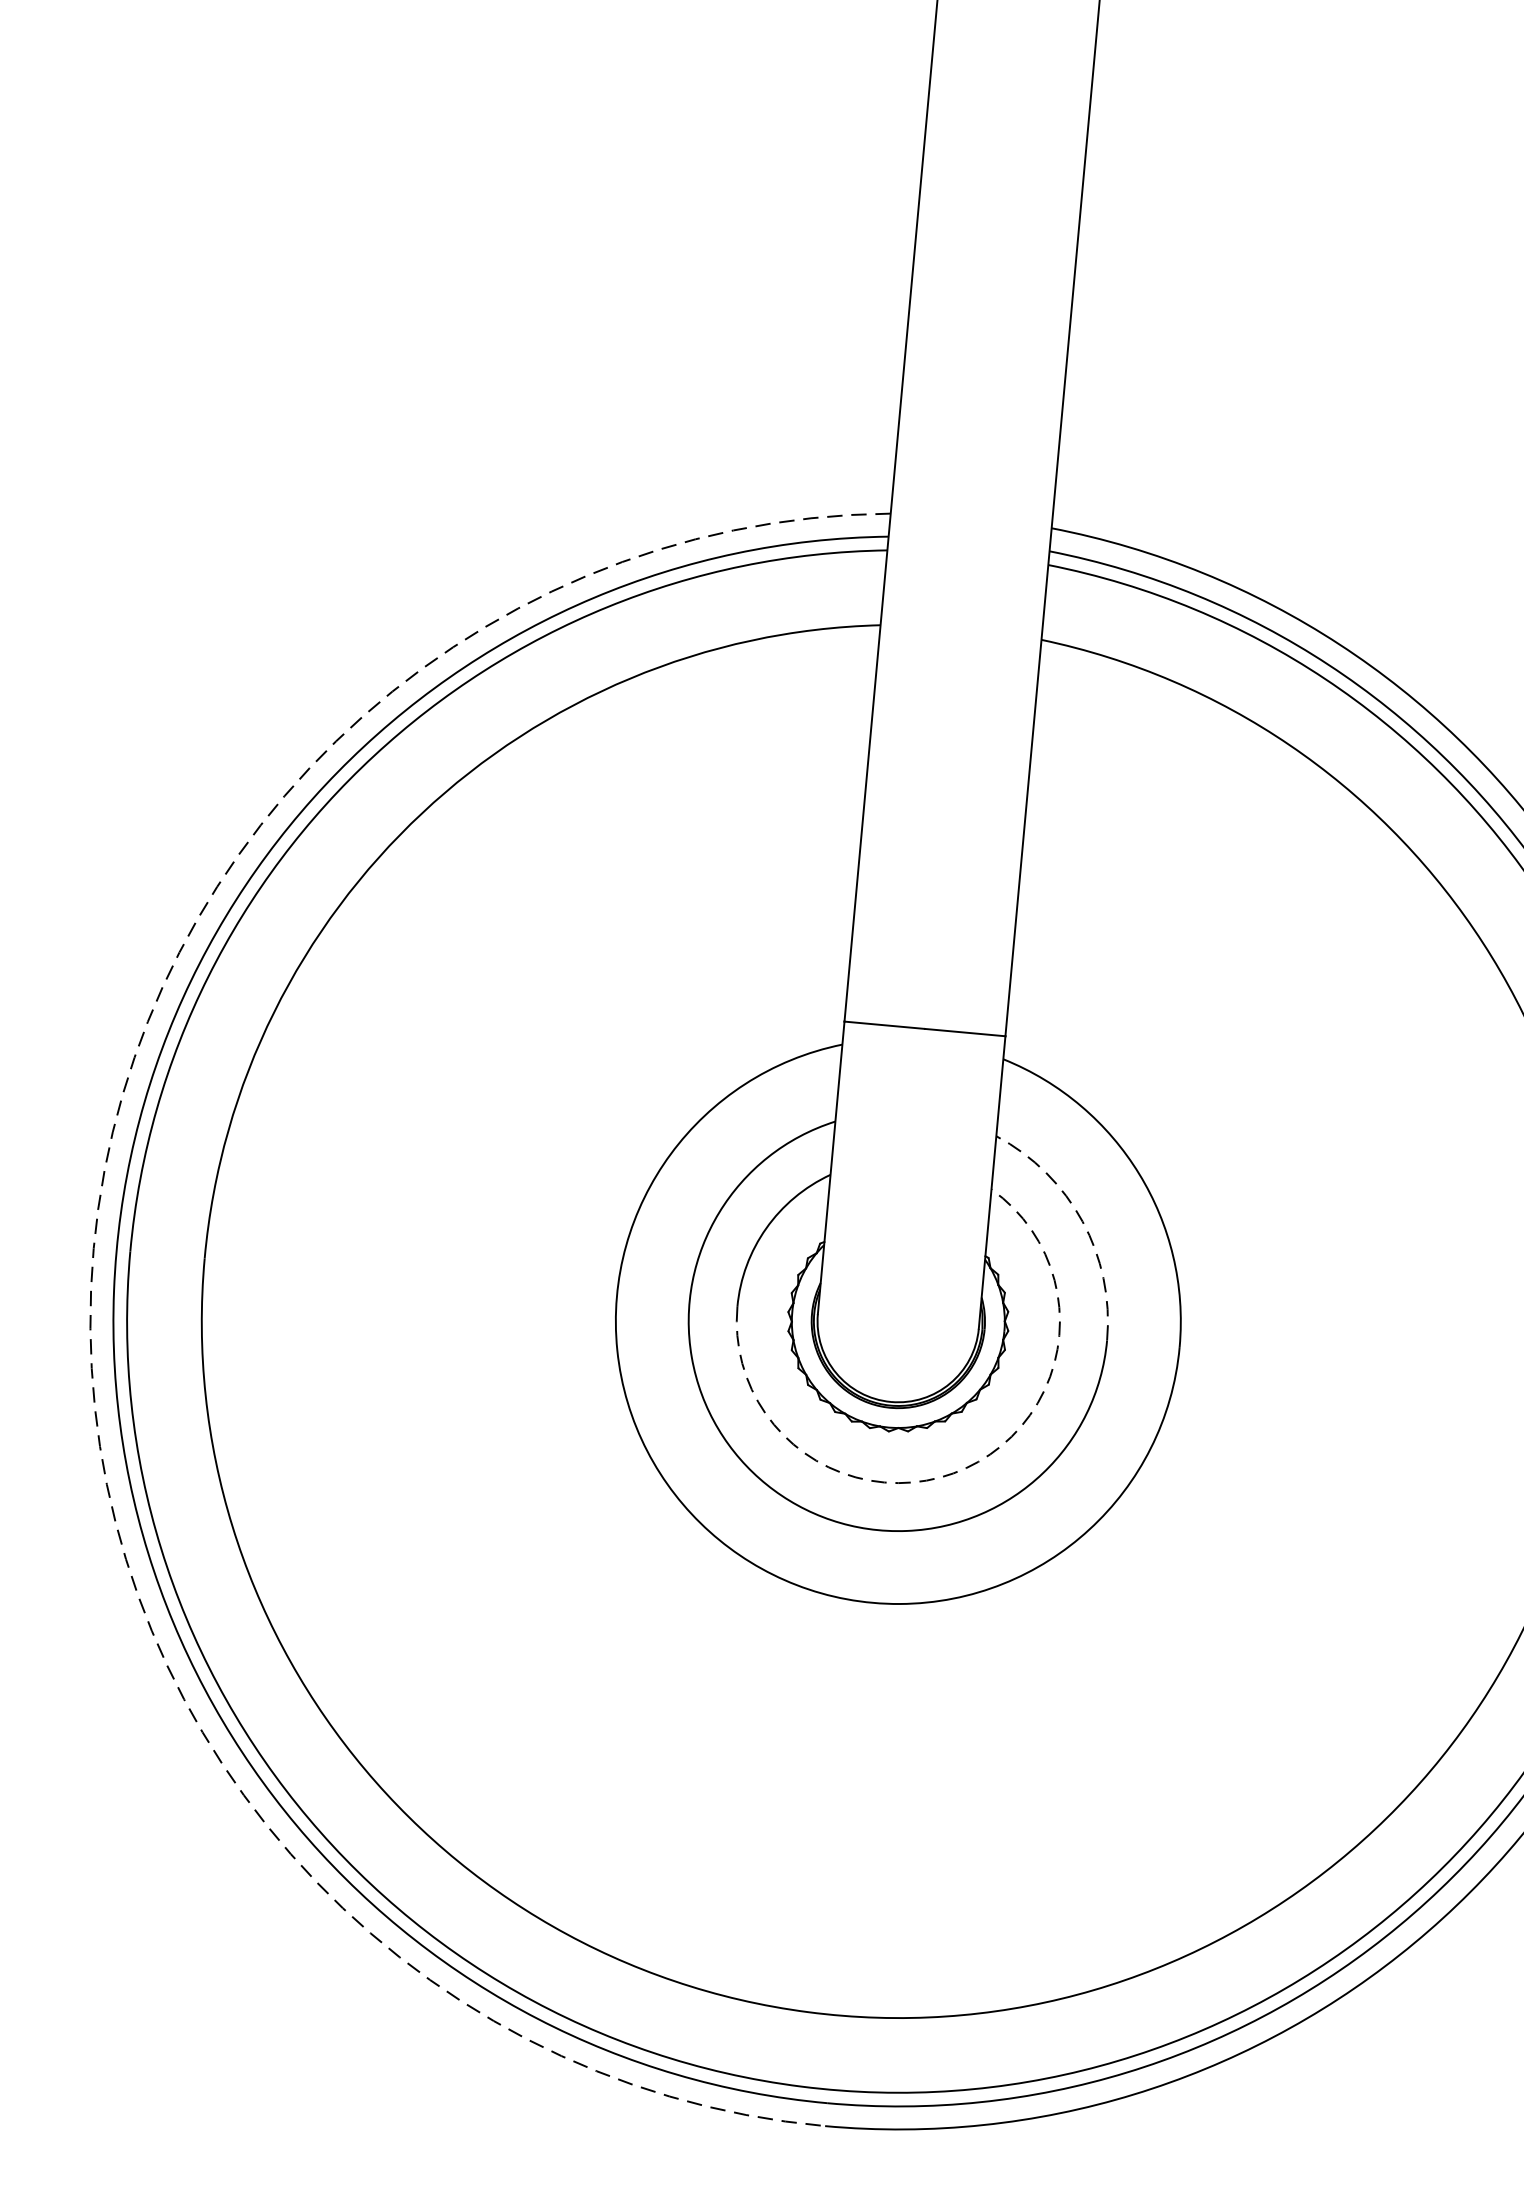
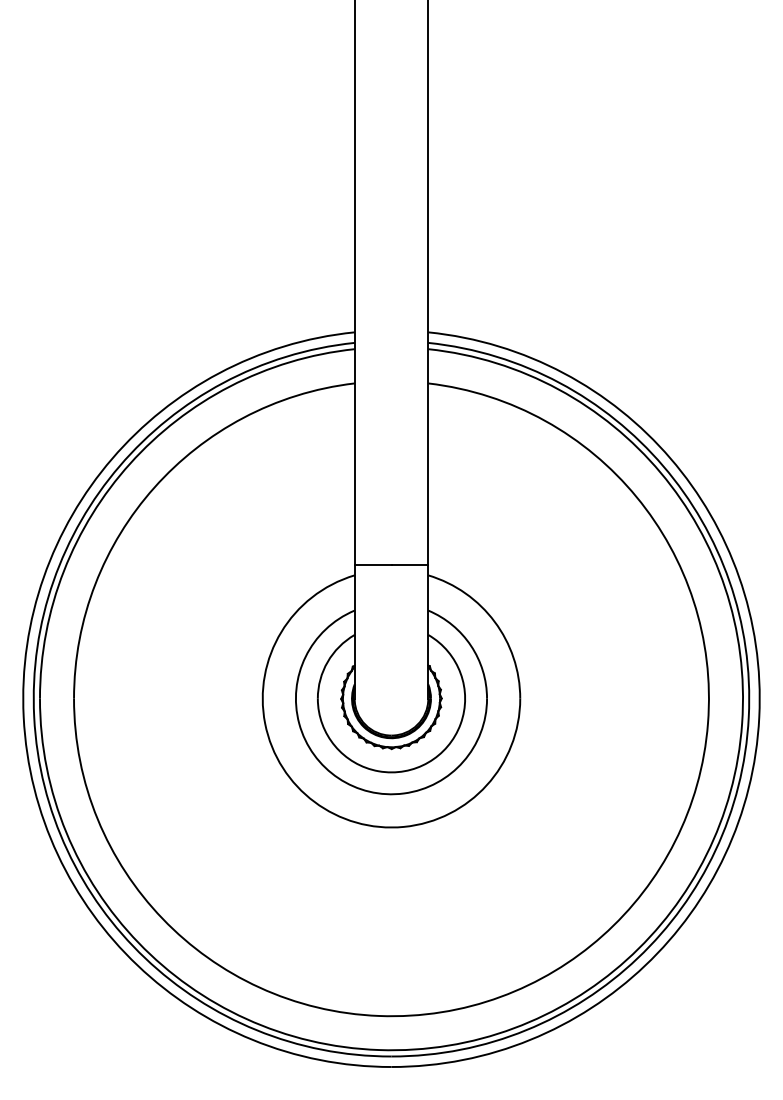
arc: (1083, 1221) -> (471, 645), dashed -> solid
arc: (90, 1289) -> (23, 717), dashed -> solid
arc: (966, 1468) -> (428, 762), dashed -> solid

